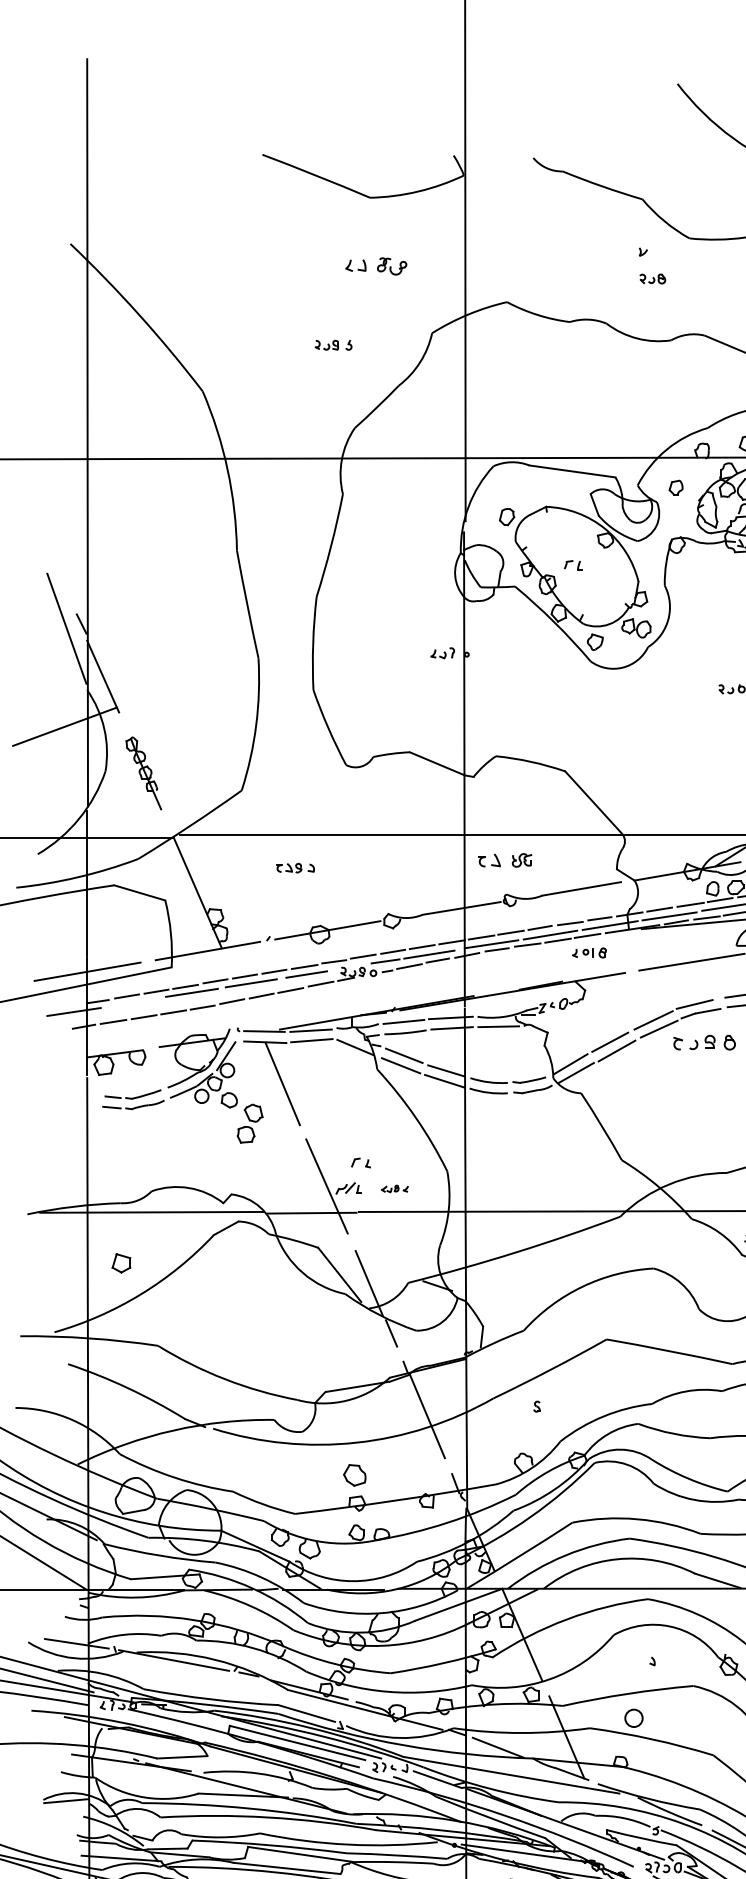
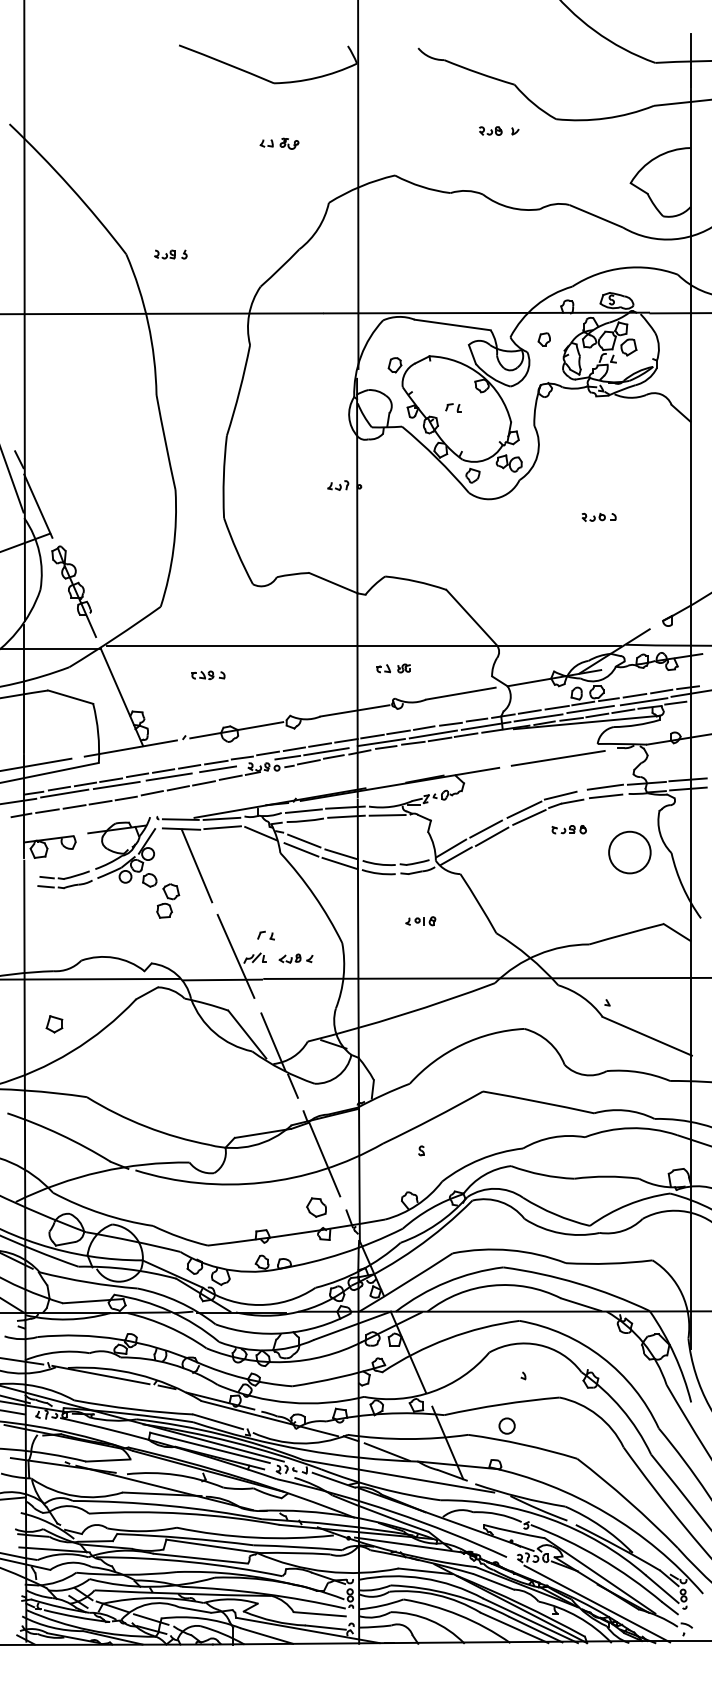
part: (376, 265) -> (279, 143), size x0.71
part: (652, 278) -> (490, 130), moved
part: (333, 345) -> (170, 254), moved
part: (144, 773) -> (74, 591), size x1.43
part: (505, 860) -> (393, 668), size x0.71
part: (589, 953) -> (420, 921), moved
line: (132, 1001) -> (64, 793), added
part: (703, 1042) -> (568, 829), size x0.62
part: (394, 1188) -> (295, 958), size x1.43
part: (354, 1475) -> (316, 1207), moved

